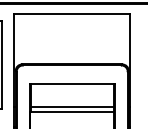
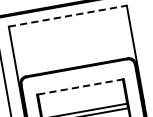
line: (72, 14) -> (68, 16), solid -> dashed
line: (72, 83) -> (80, 86), solid -> dashed

